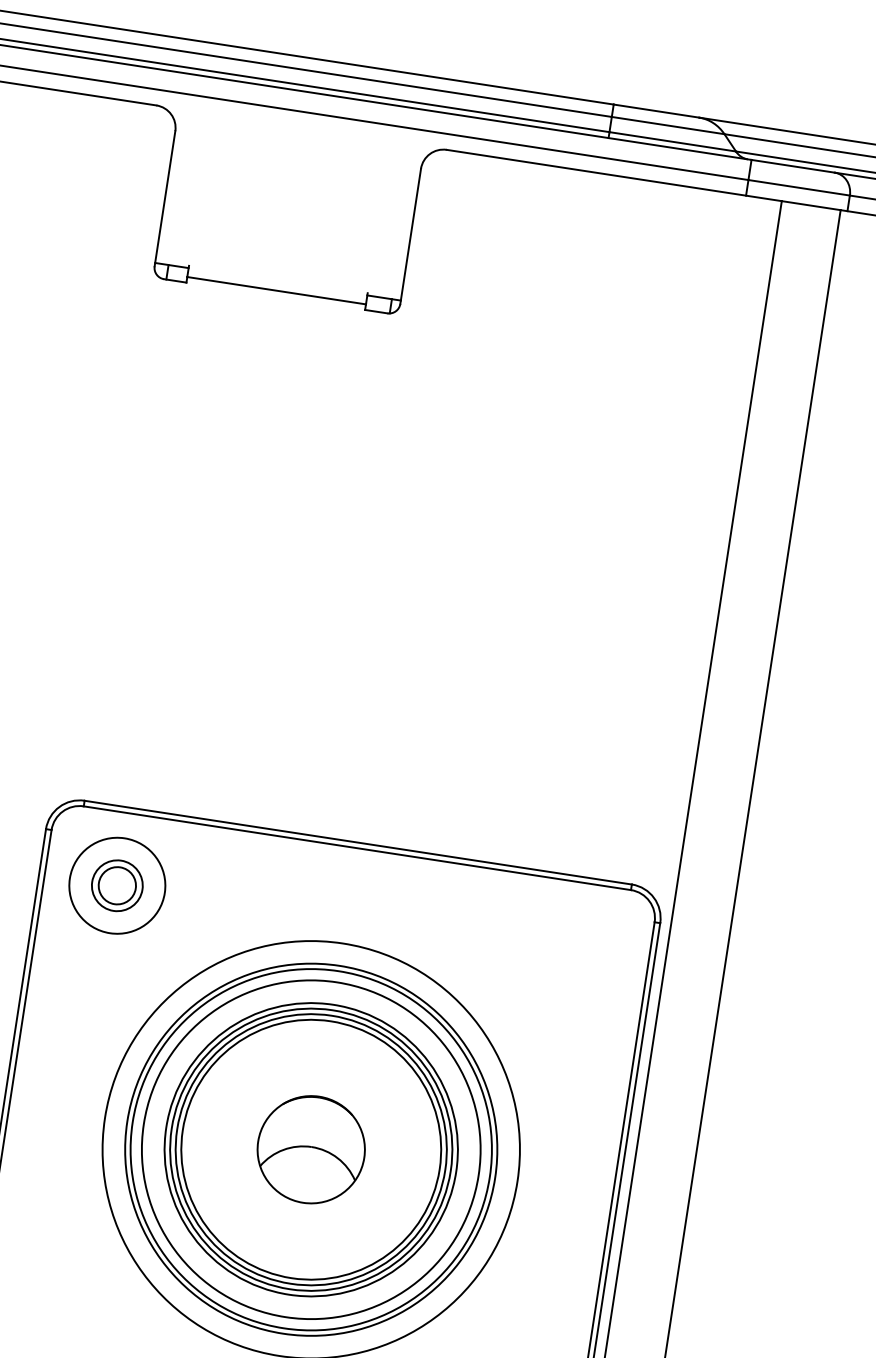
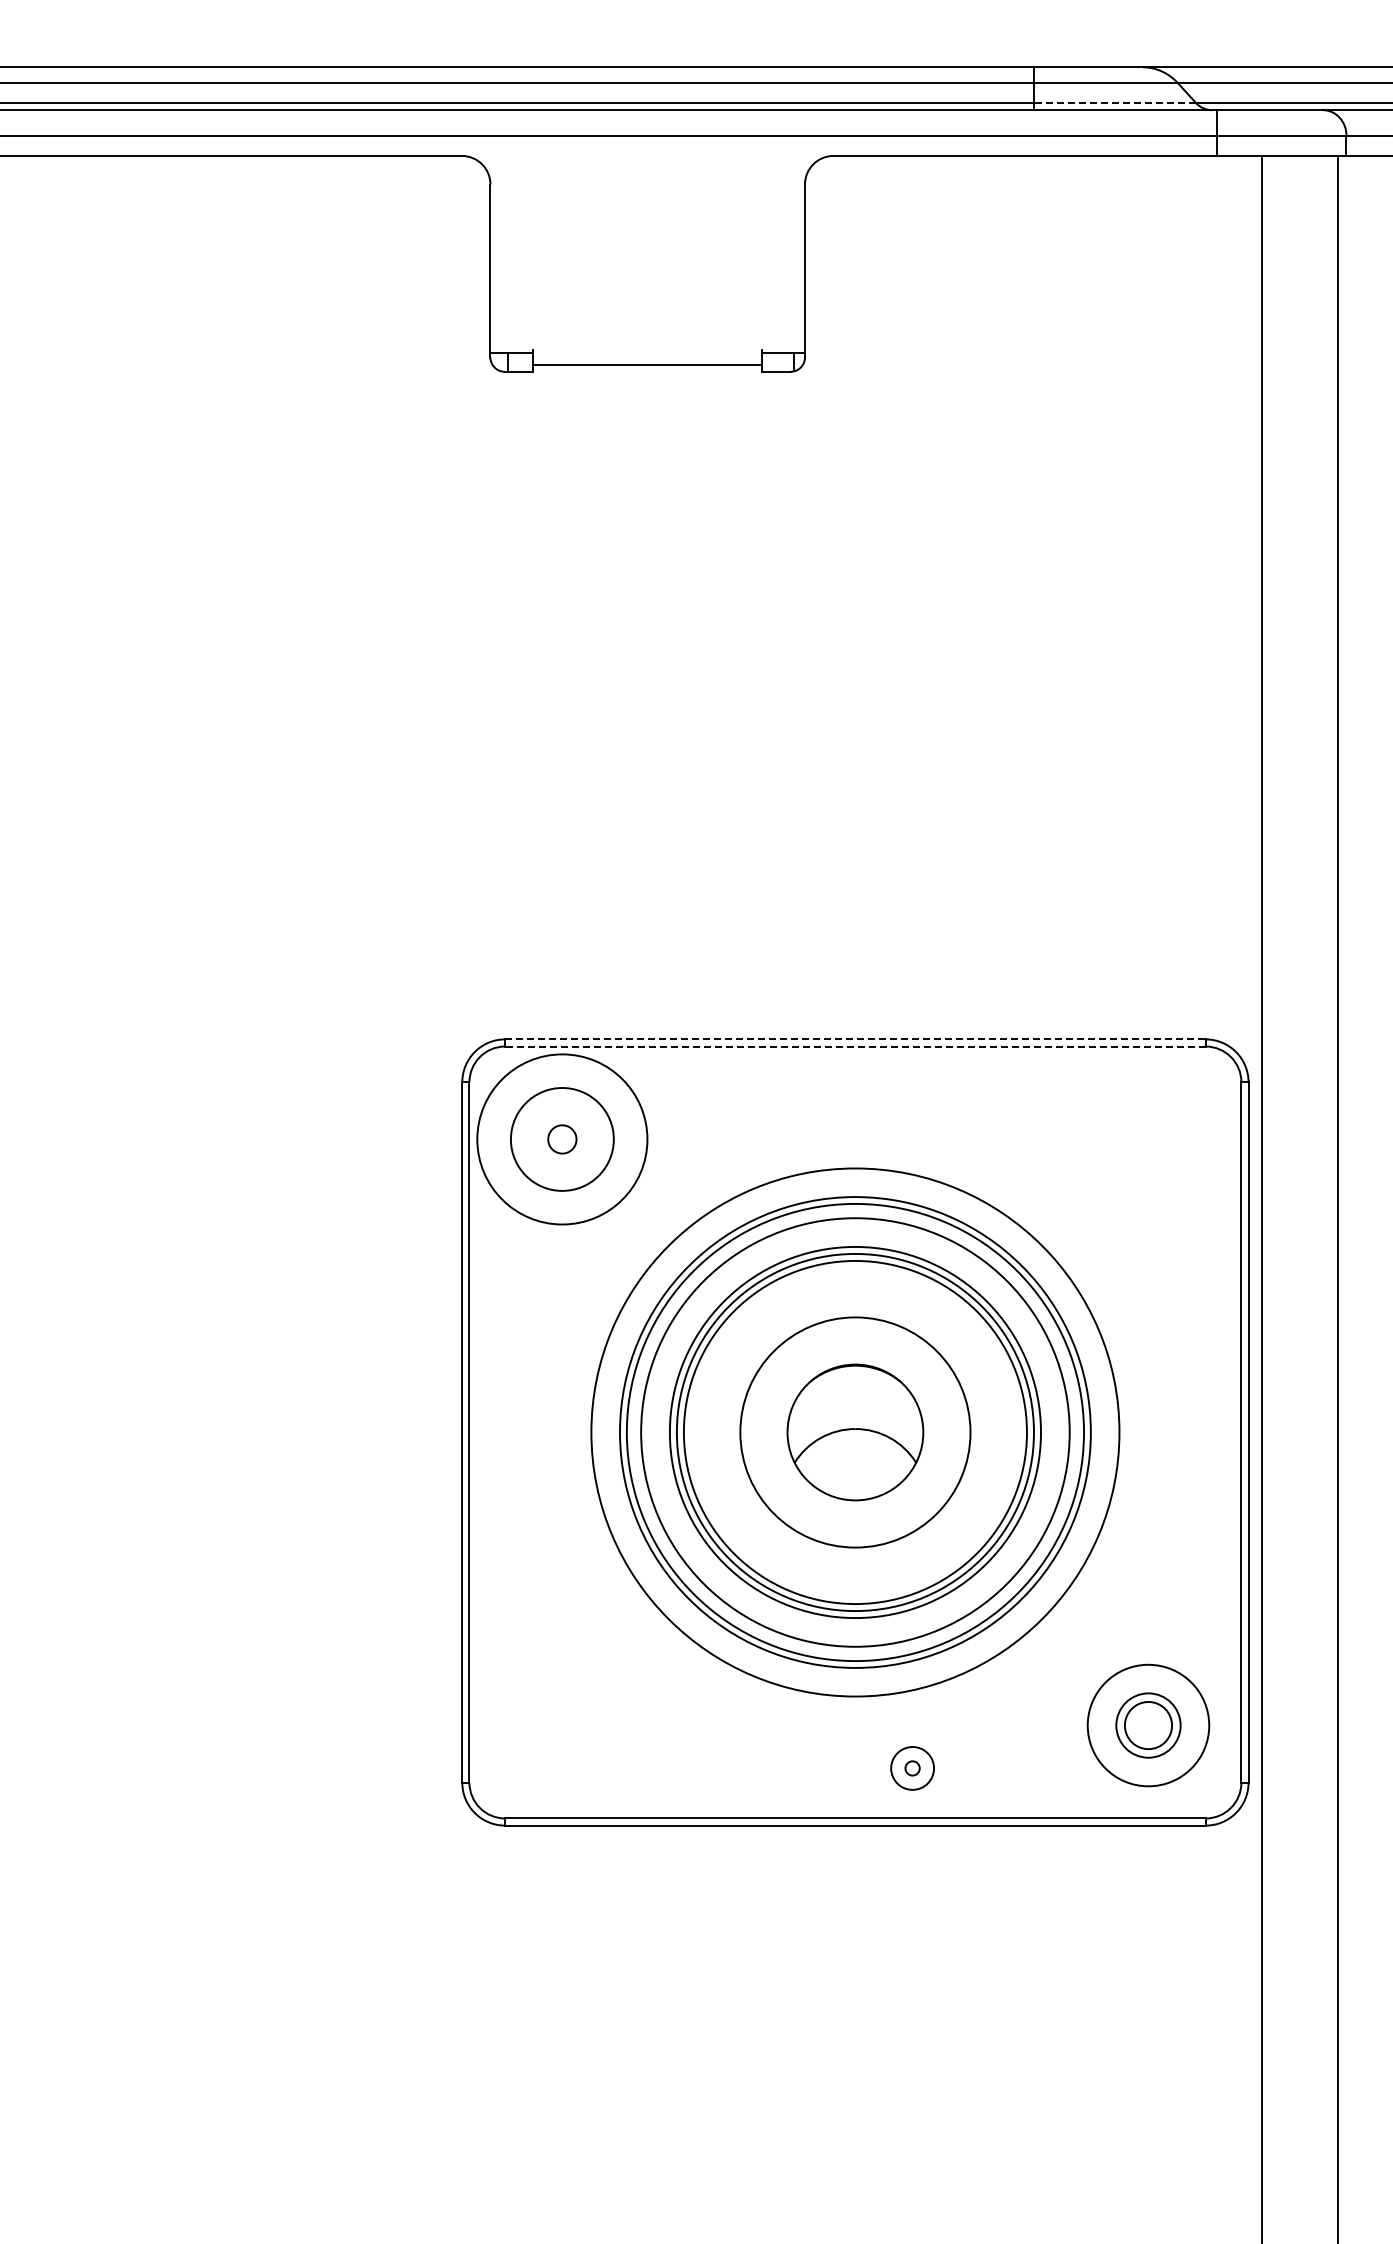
line: (672, 141) -> (1114, 102), solid -> dashed
line: (358, 842) -> (855, 1039), solid -> dashed
line: (356, 848) -> (854, 1046), solid -> dashed
circle: (116, 885) -> (561, 1139), size x0.6
circle: (117, 885) -> (562, 1139), size x1.4
circle: (117, 885) -> (562, 1139), size x1.6
circle: (311, 1149) -> (855, 1432), size x0.7

